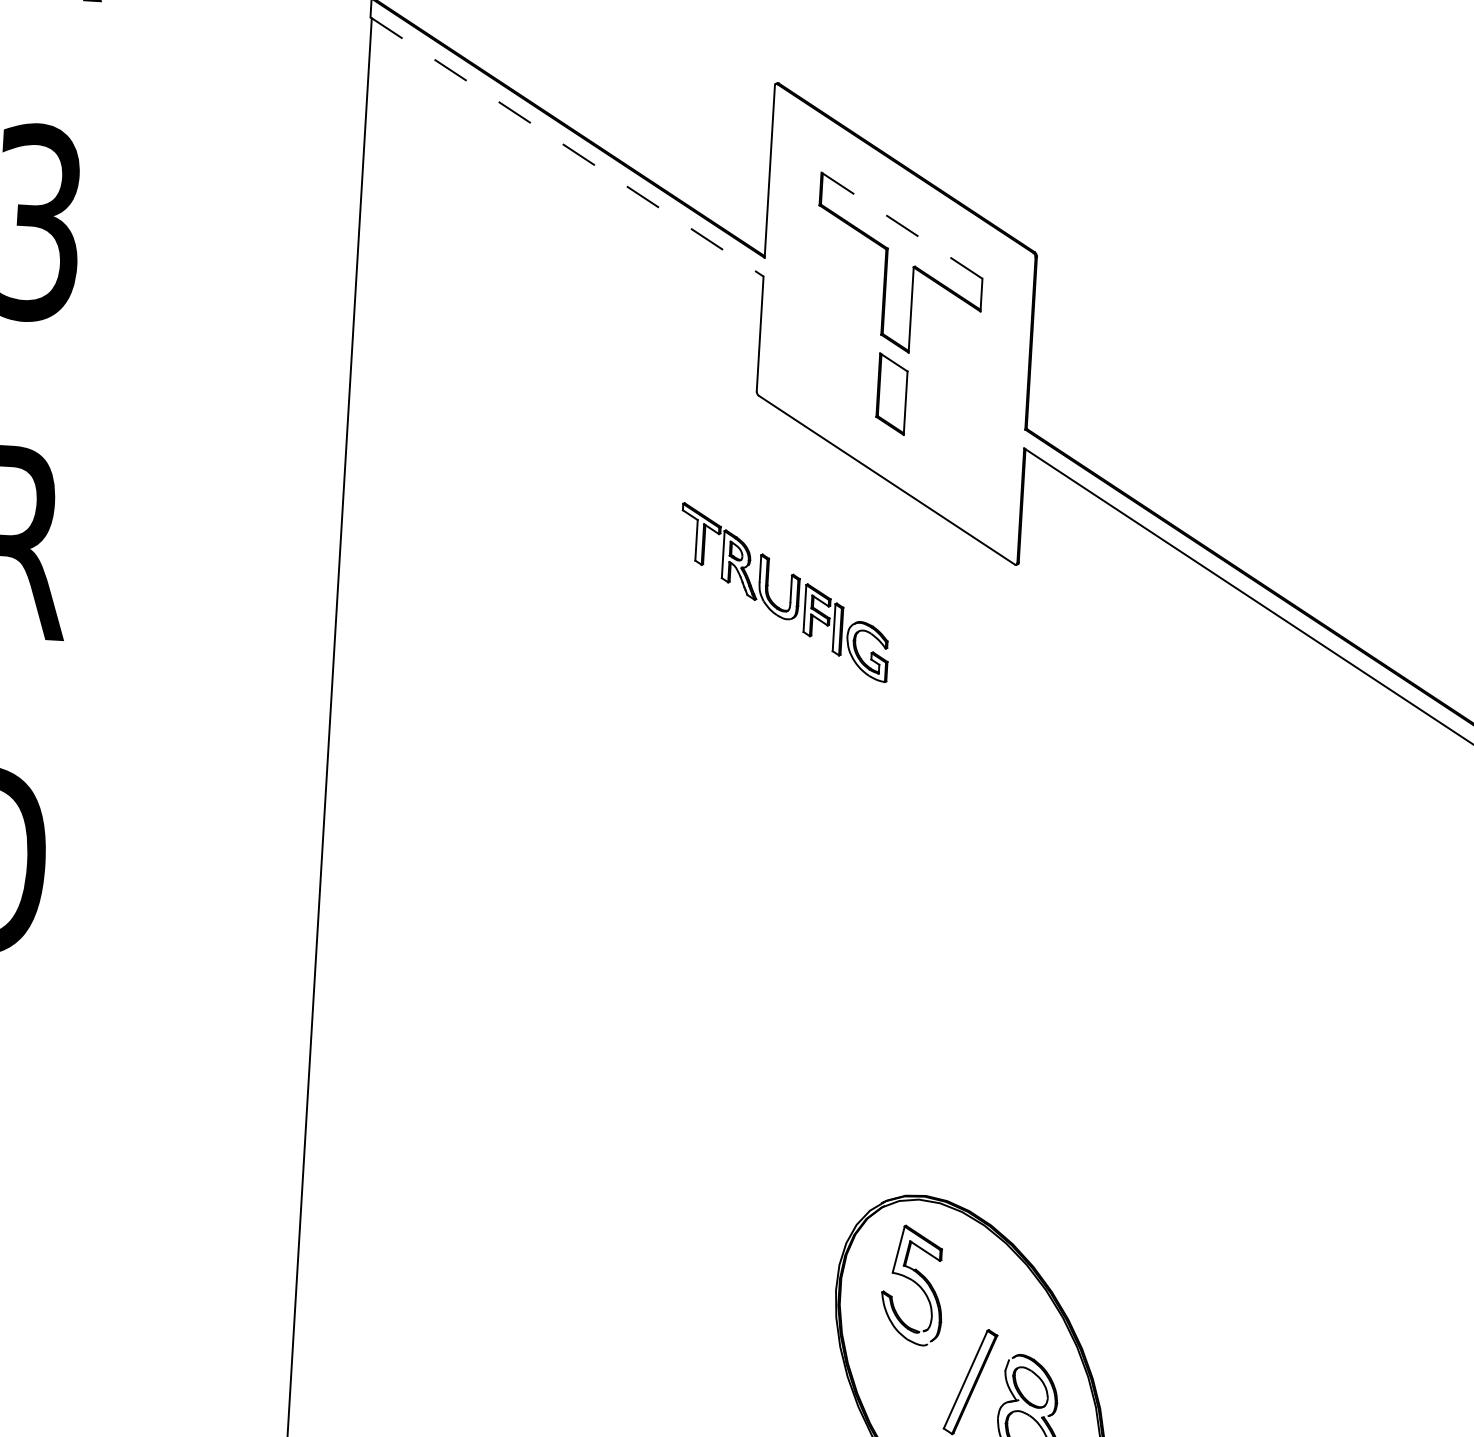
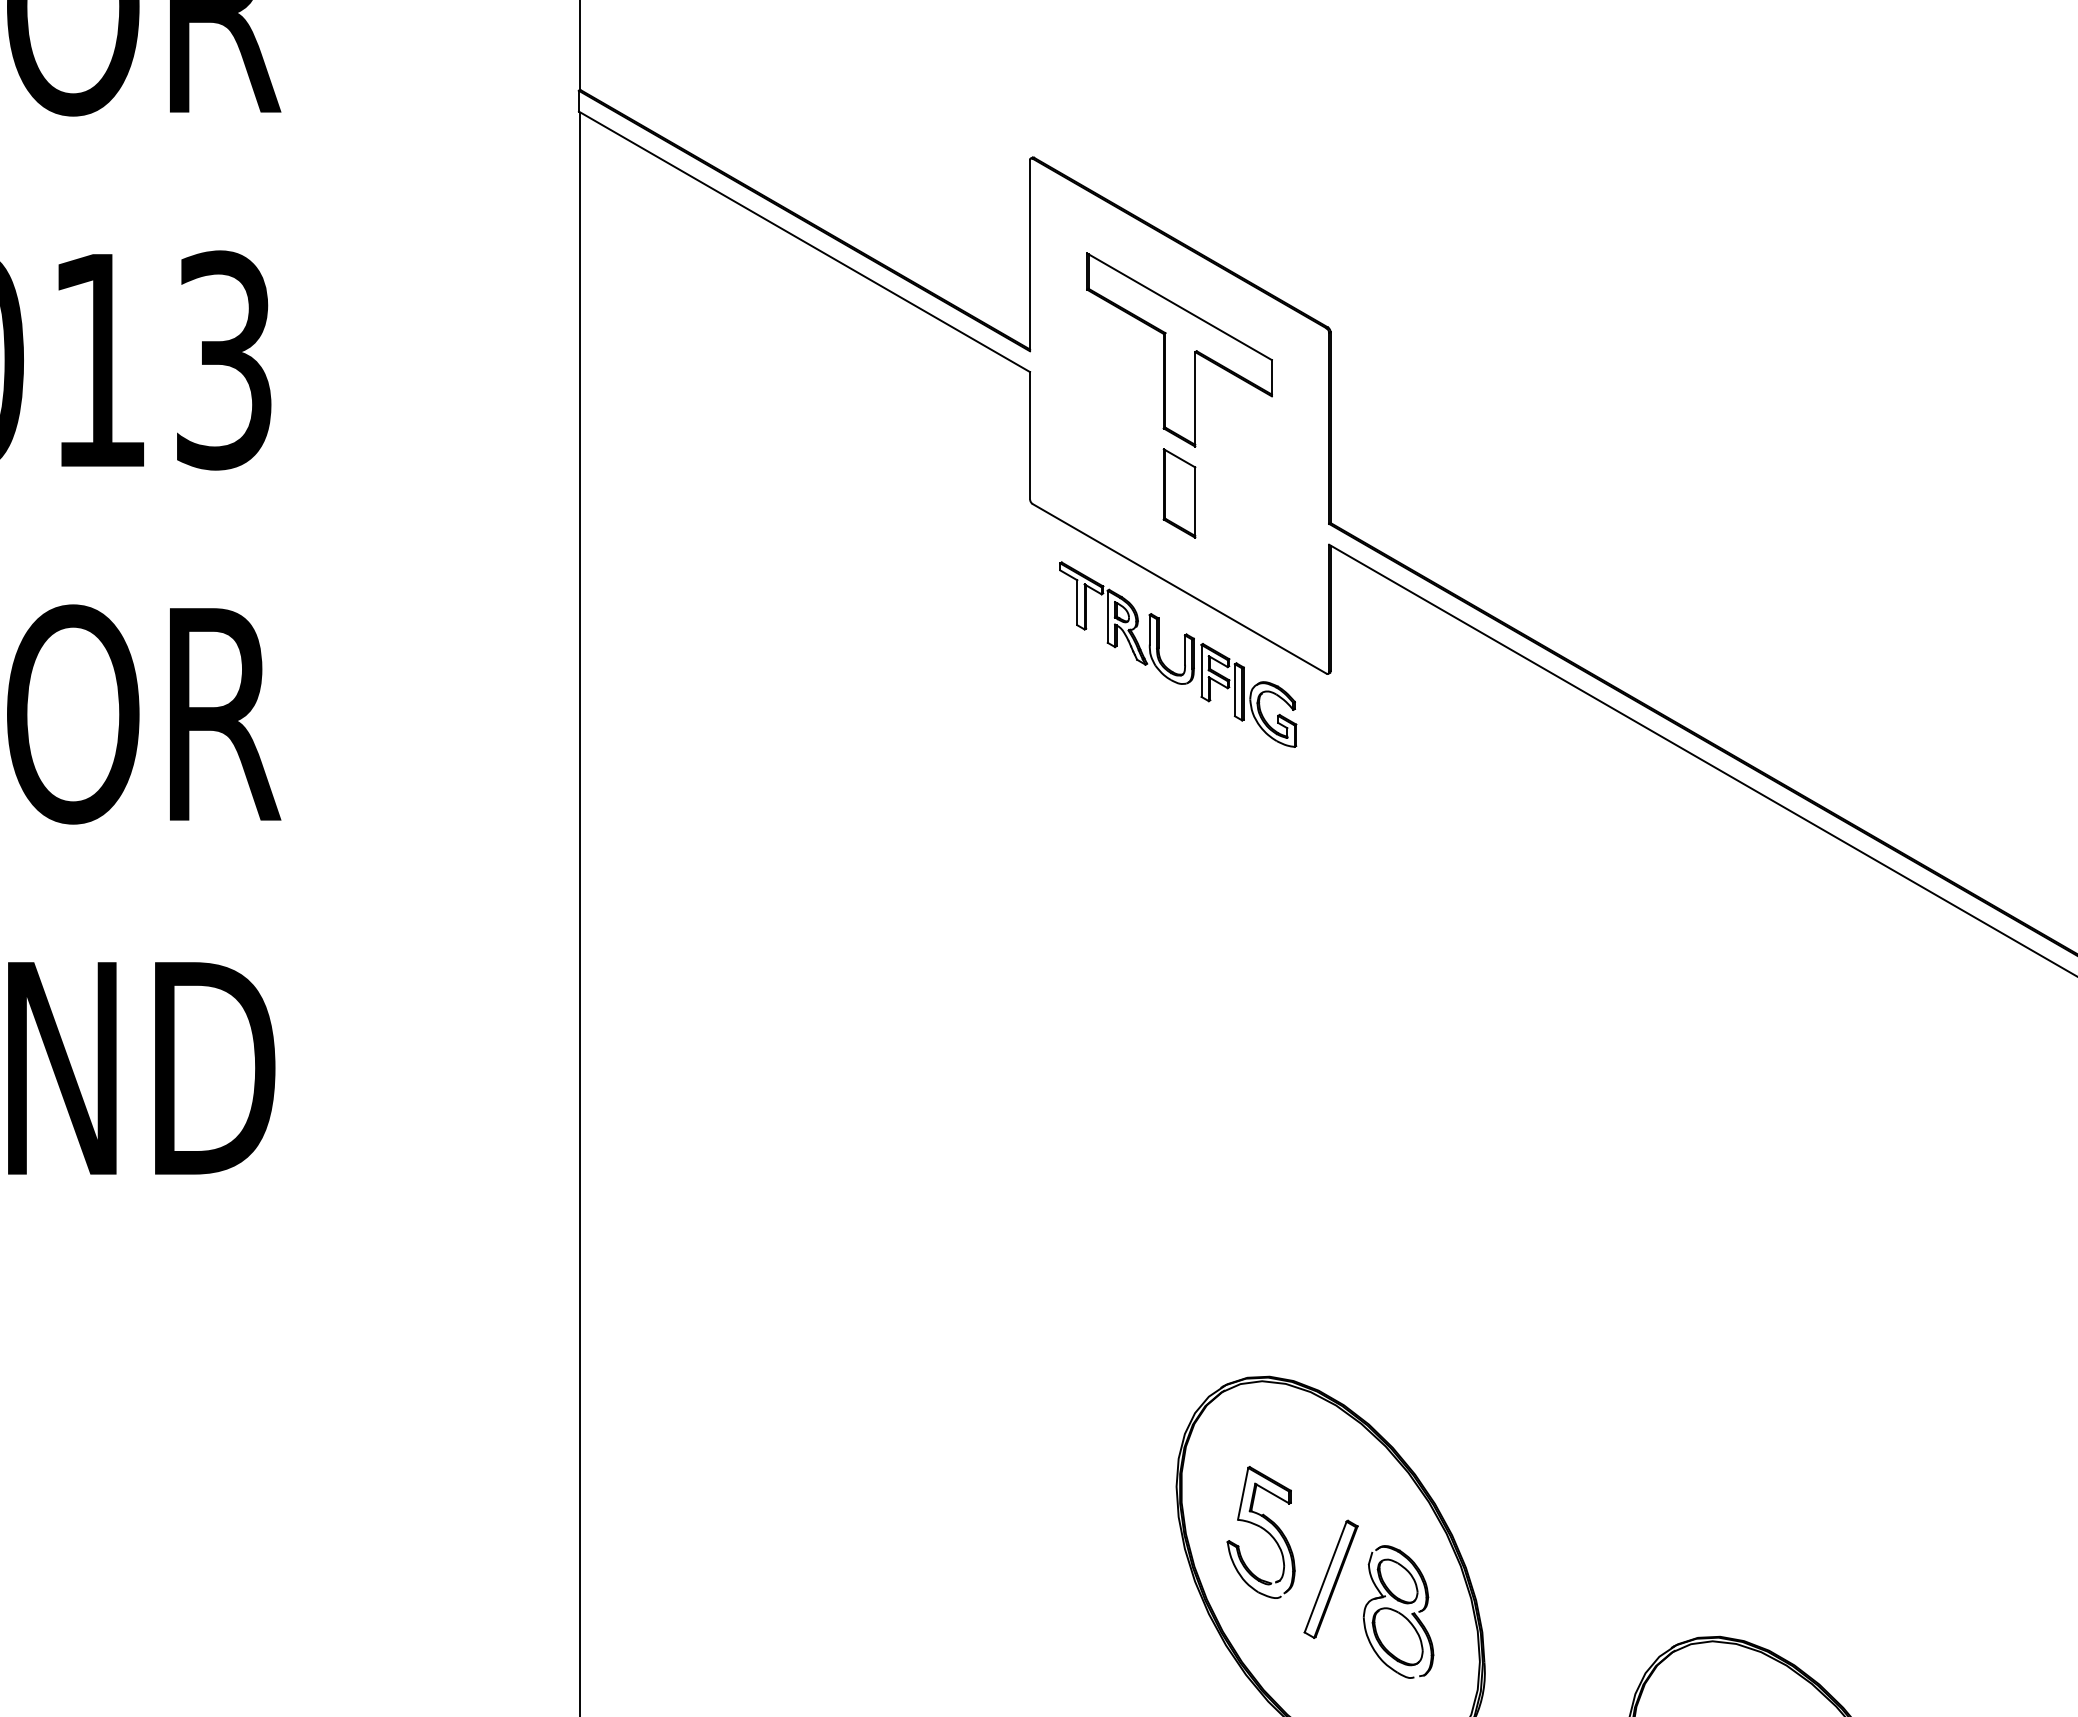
line: (567, 147) -> (804, 242), dashed -> solid
line: (901, 225) -> (1179, 306), dashed -> solid
part: (785, 592) -> (1178, 654), moved
part: (912, 1285) -> (1260, 1532), moved

